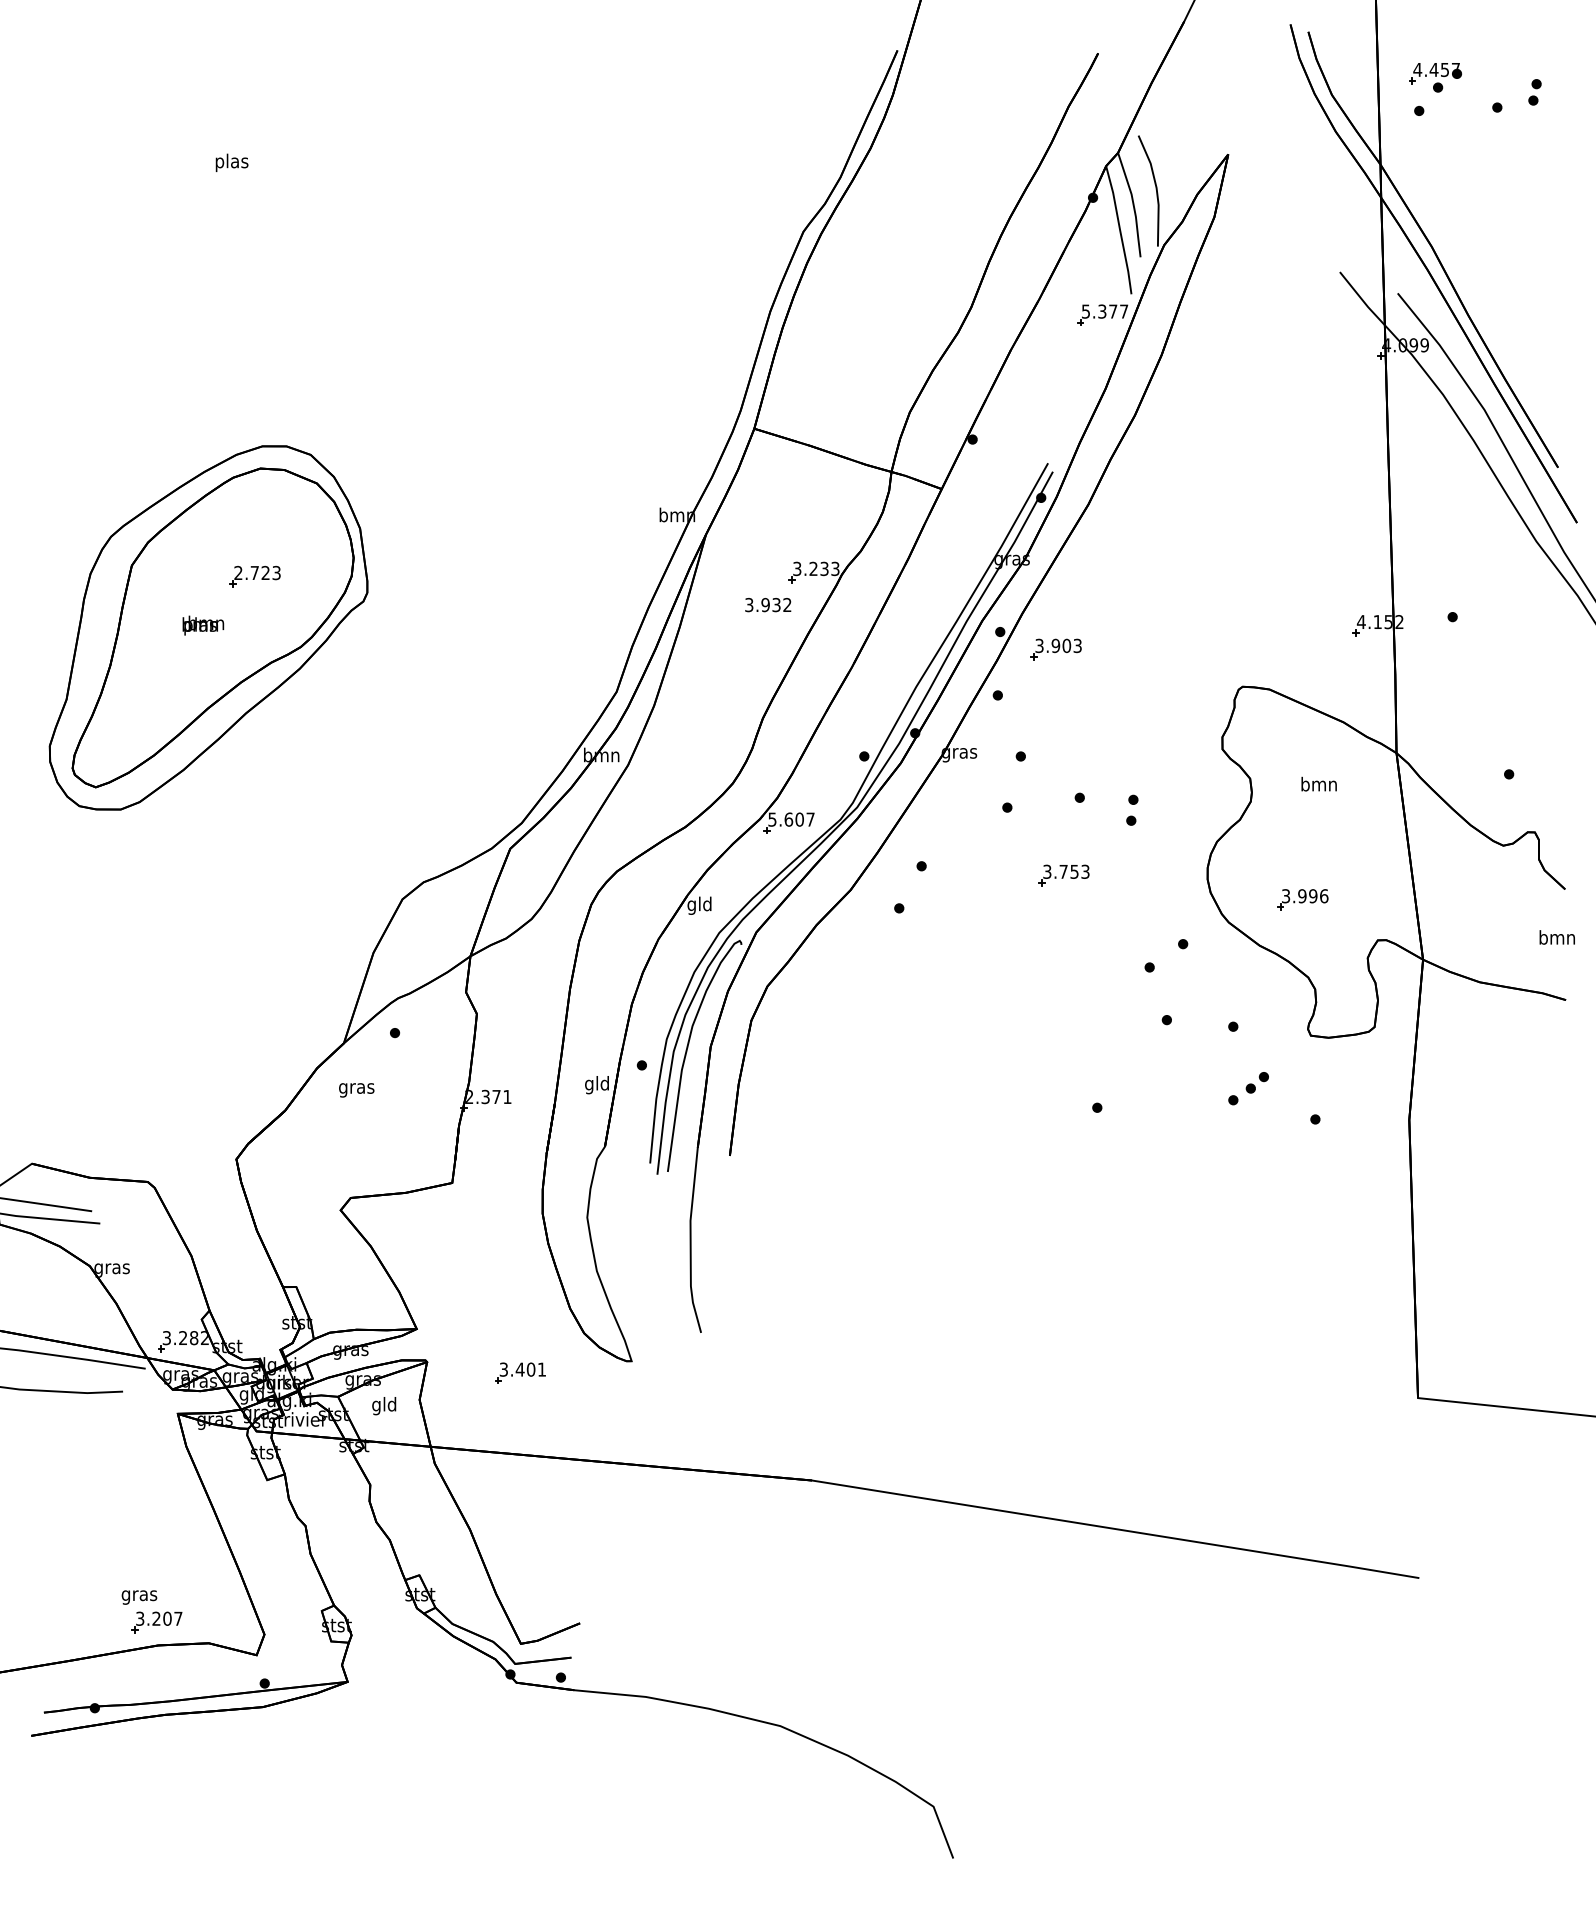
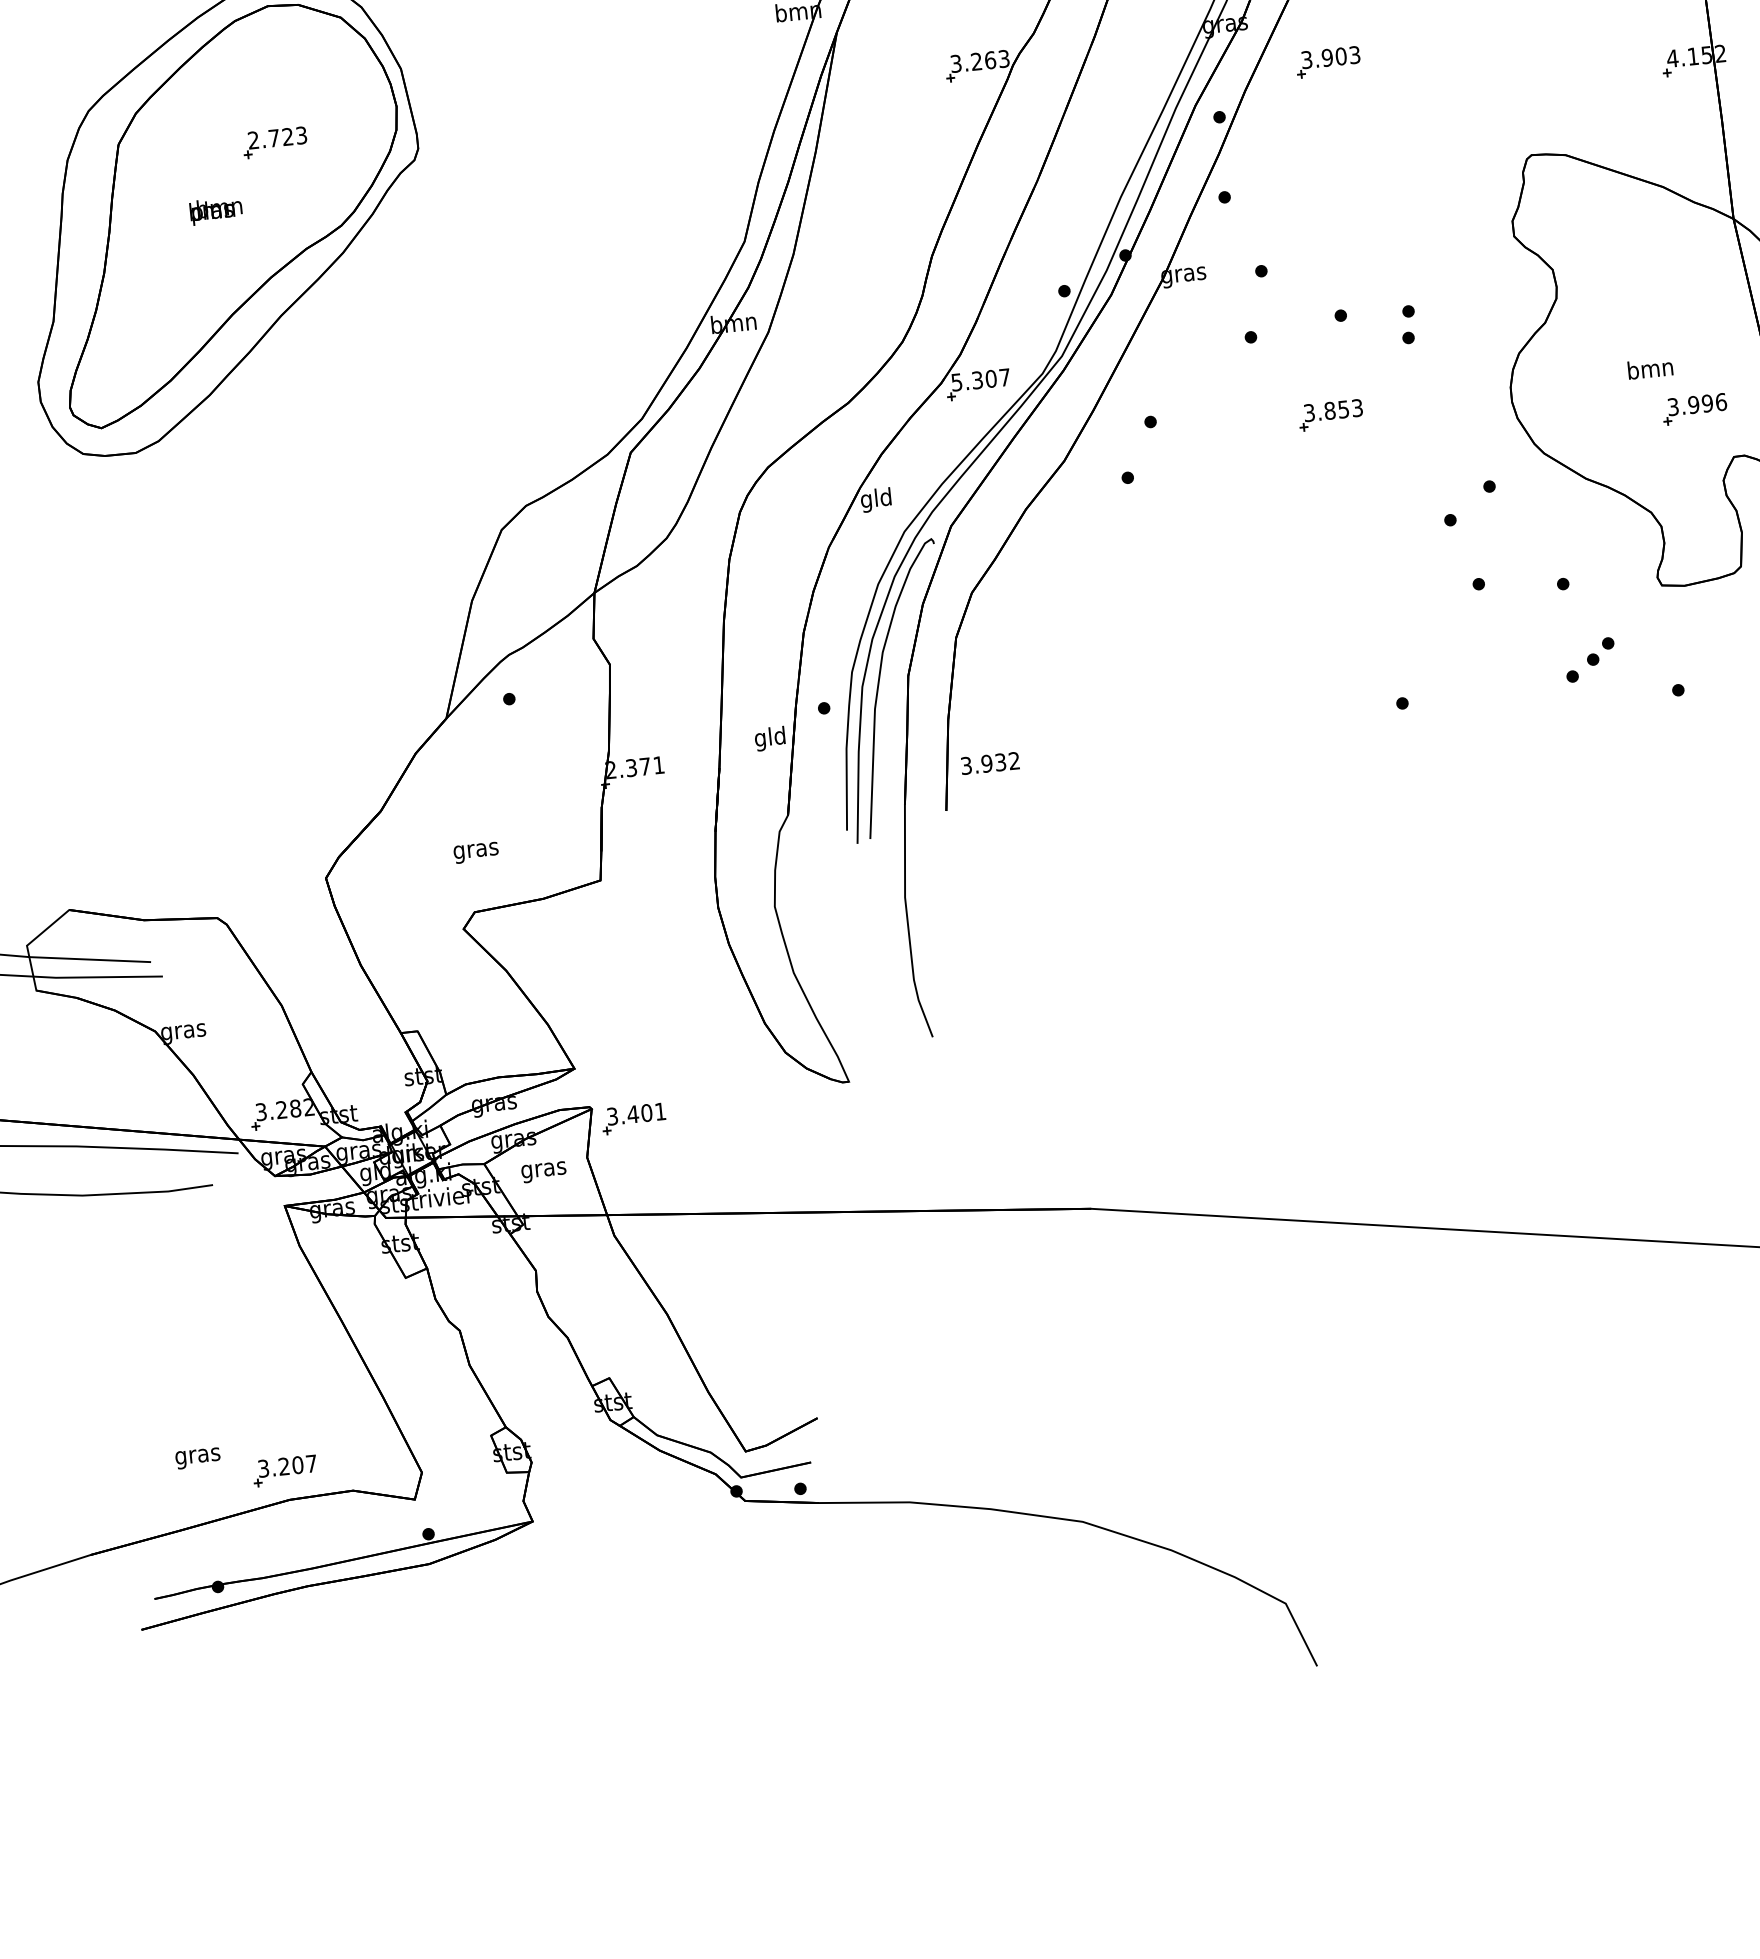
text: (824, 568) -> (990, 59), 3.233 -> 3.263
text: (768, 605) -> (990, 763), moved
part: (1055, 649) -> (1327, 62), moved
text: (1318, 783) -> (1649, 367), moved
text: (788, 819) -> (977, 380), 5.607 -> 5.307
text: (1063, 871) -> (1329, 410), 3.753 -> 3.853
part: (1302, 899) -> (1694, 409), moved
text: (356, 1090) -> (476, 853), moved
part: (520, 1372) -> (633, 1117), moved
text: (384, 1406) -> (543, 1170), gld -> gras
text: (139, 1597) -> (198, 1458), moved

